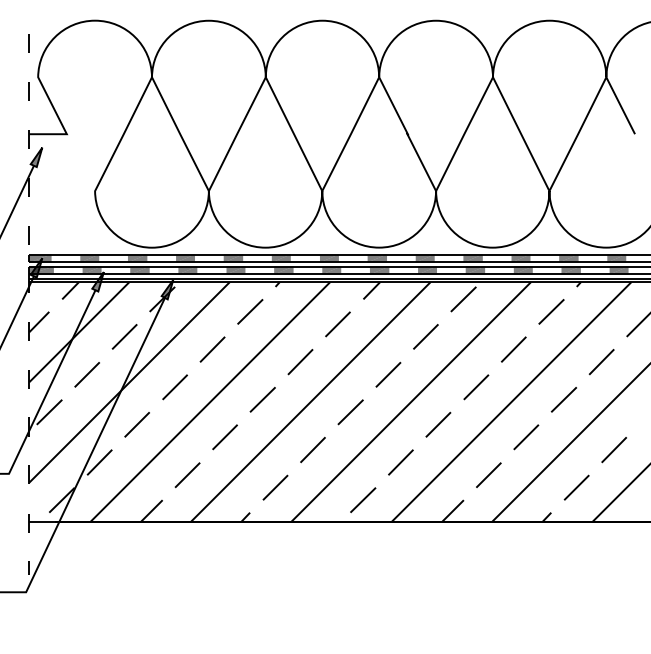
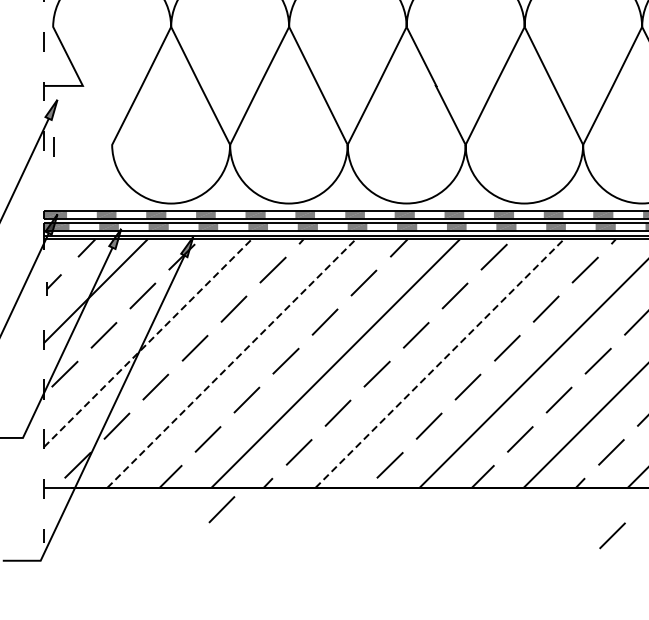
line: (28, 235) -> (53, 147), moved
part: (38, 325) -> (53, 284), size x0.7
line: (129, 382) -> (147, 343), solid -> dashed
line: (210, 401) -> (231, 363), solid -> dashed
line: (411, 401) -> (440, 363), solid -> dashed
line: (200, 542) -> (221, 509), added
line: (577, 567) -> (612, 535), added

